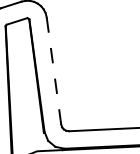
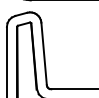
line: (54, 70) -> (44, 53), dashed -> solid

